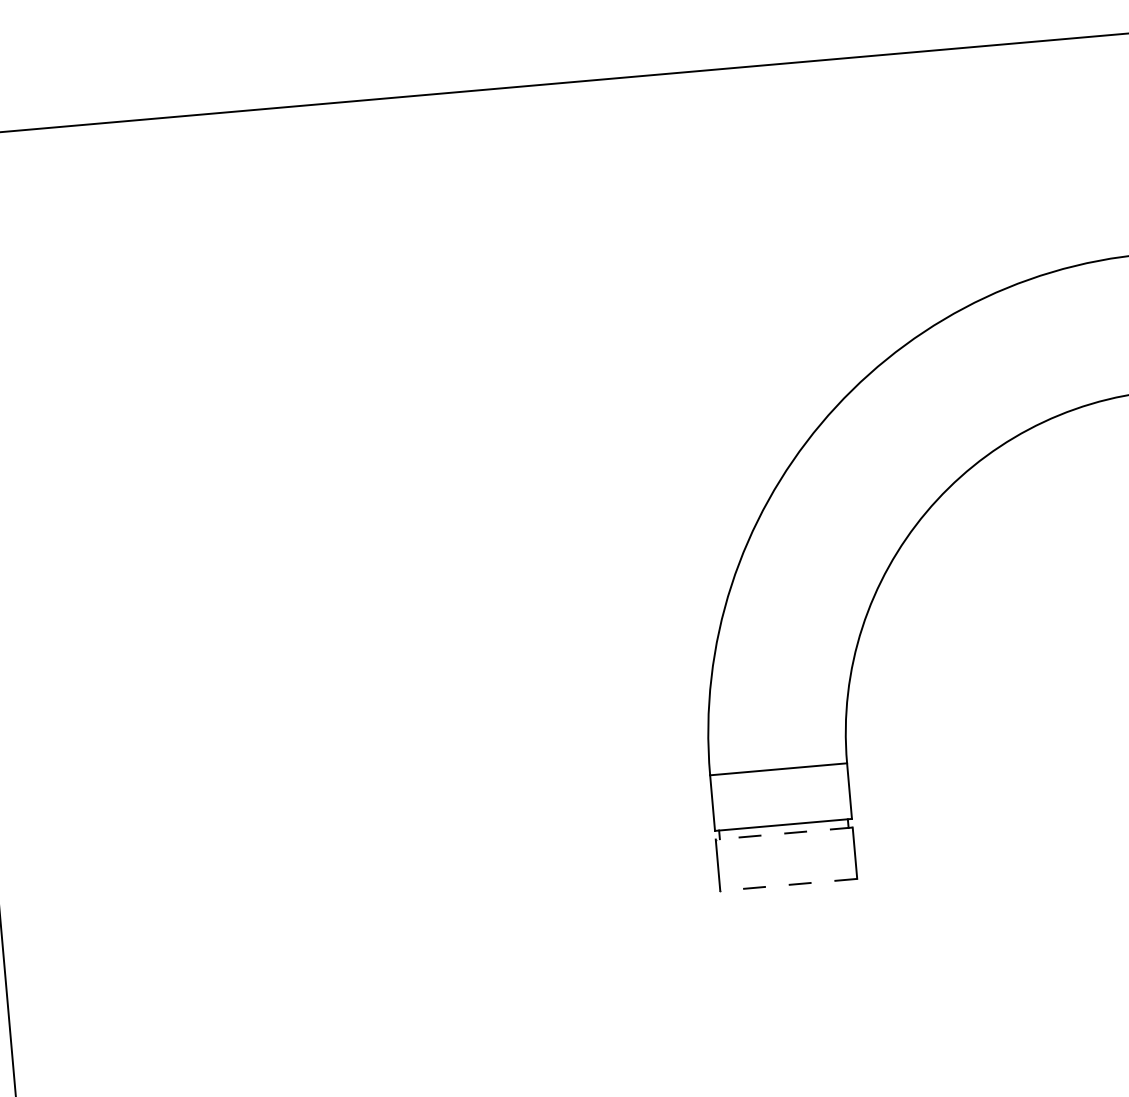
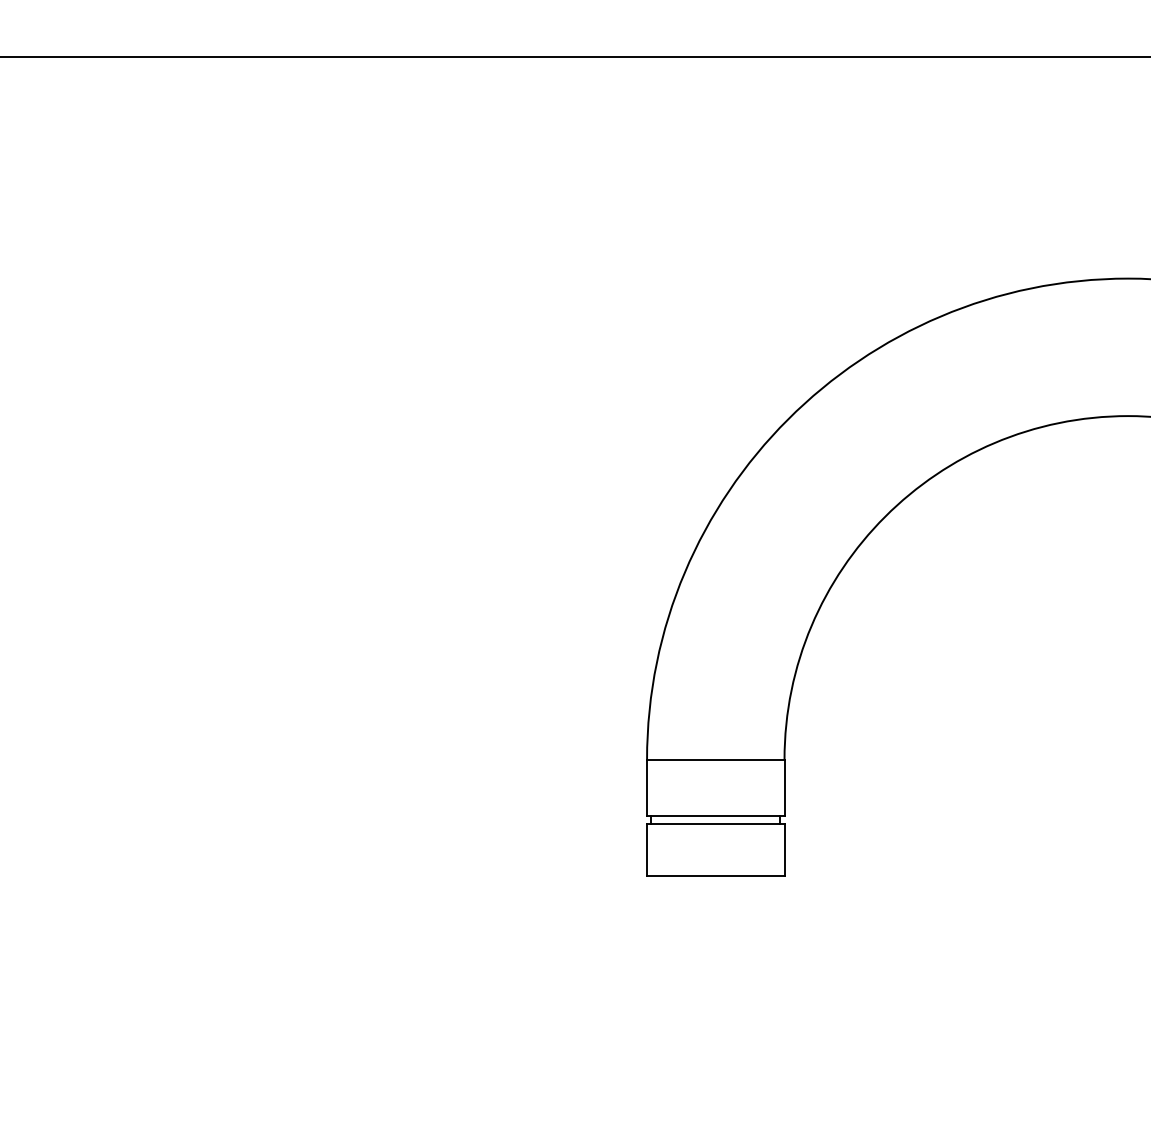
line: (783, 833) -> (715, 824), dashed -> solid
line: (788, 884) -> (715, 875), dashed -> solid

